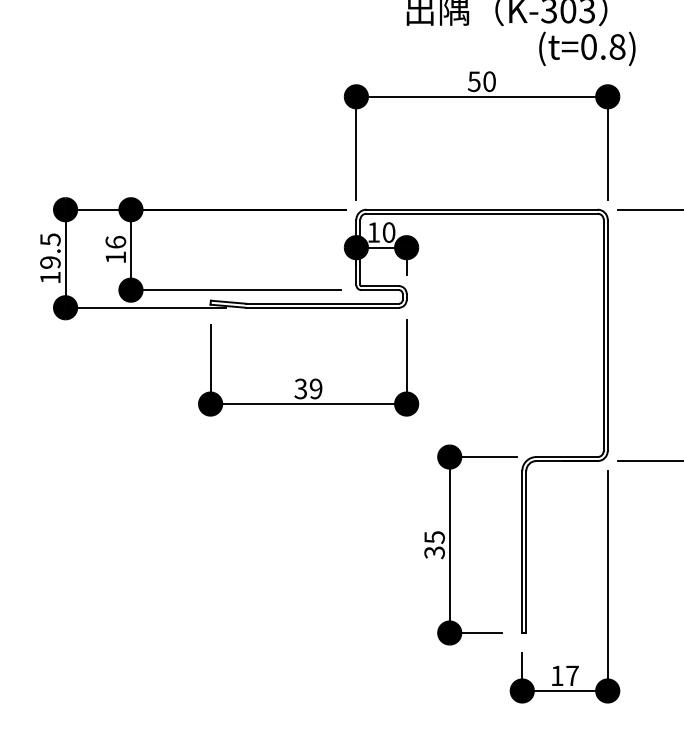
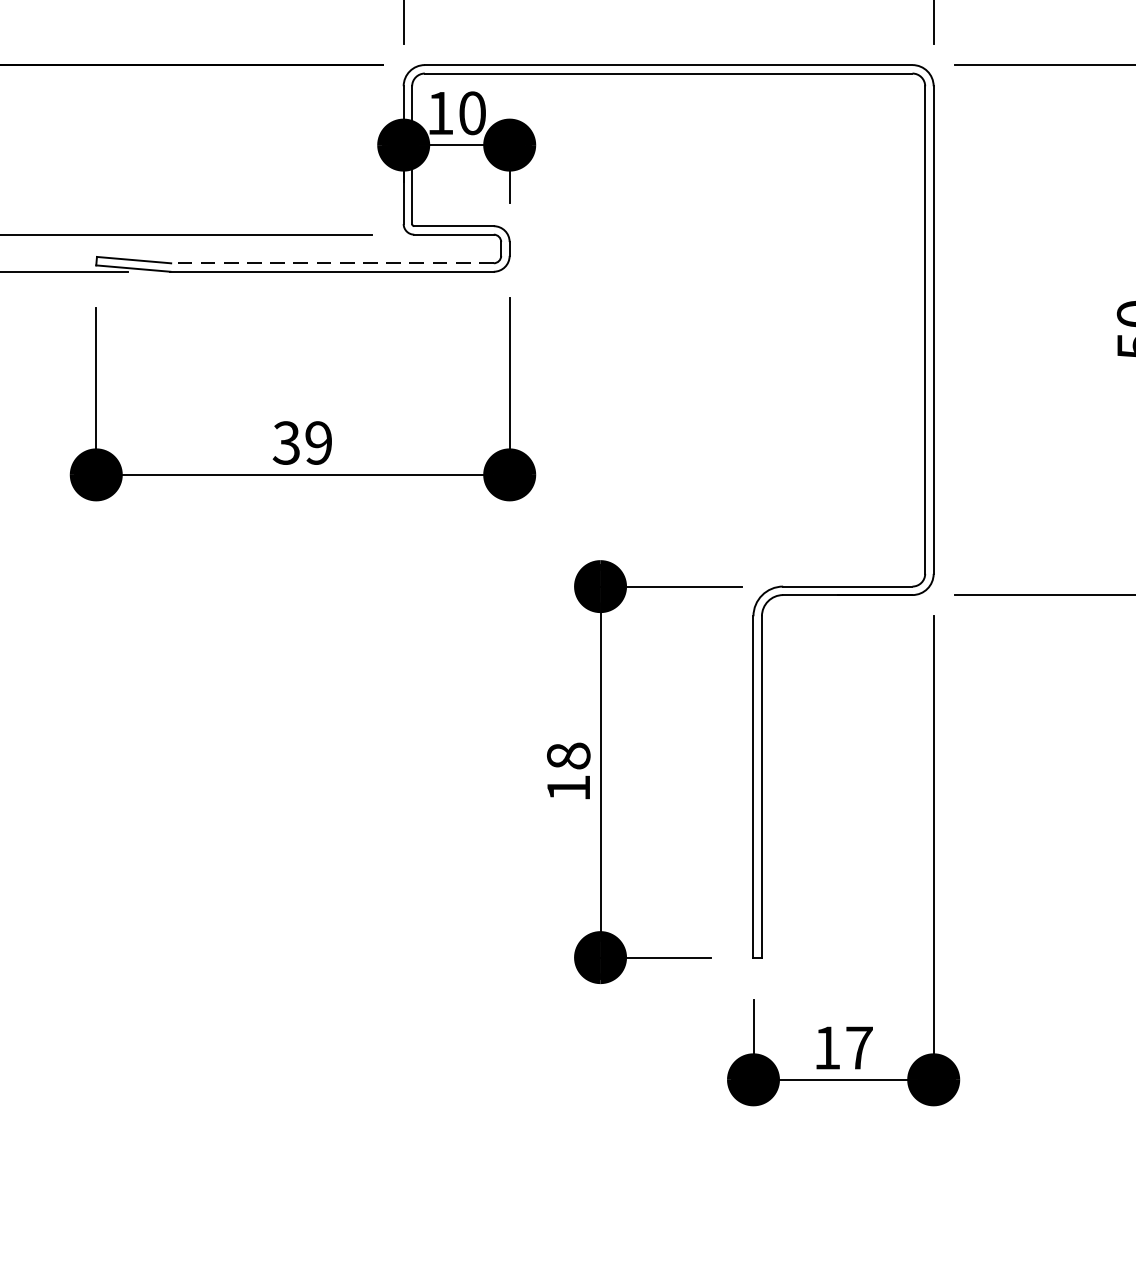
line: (322, 303) -> (332, 262), solid -> dashed
text: (434, 545) -> (568, 773), 35 -> 18

